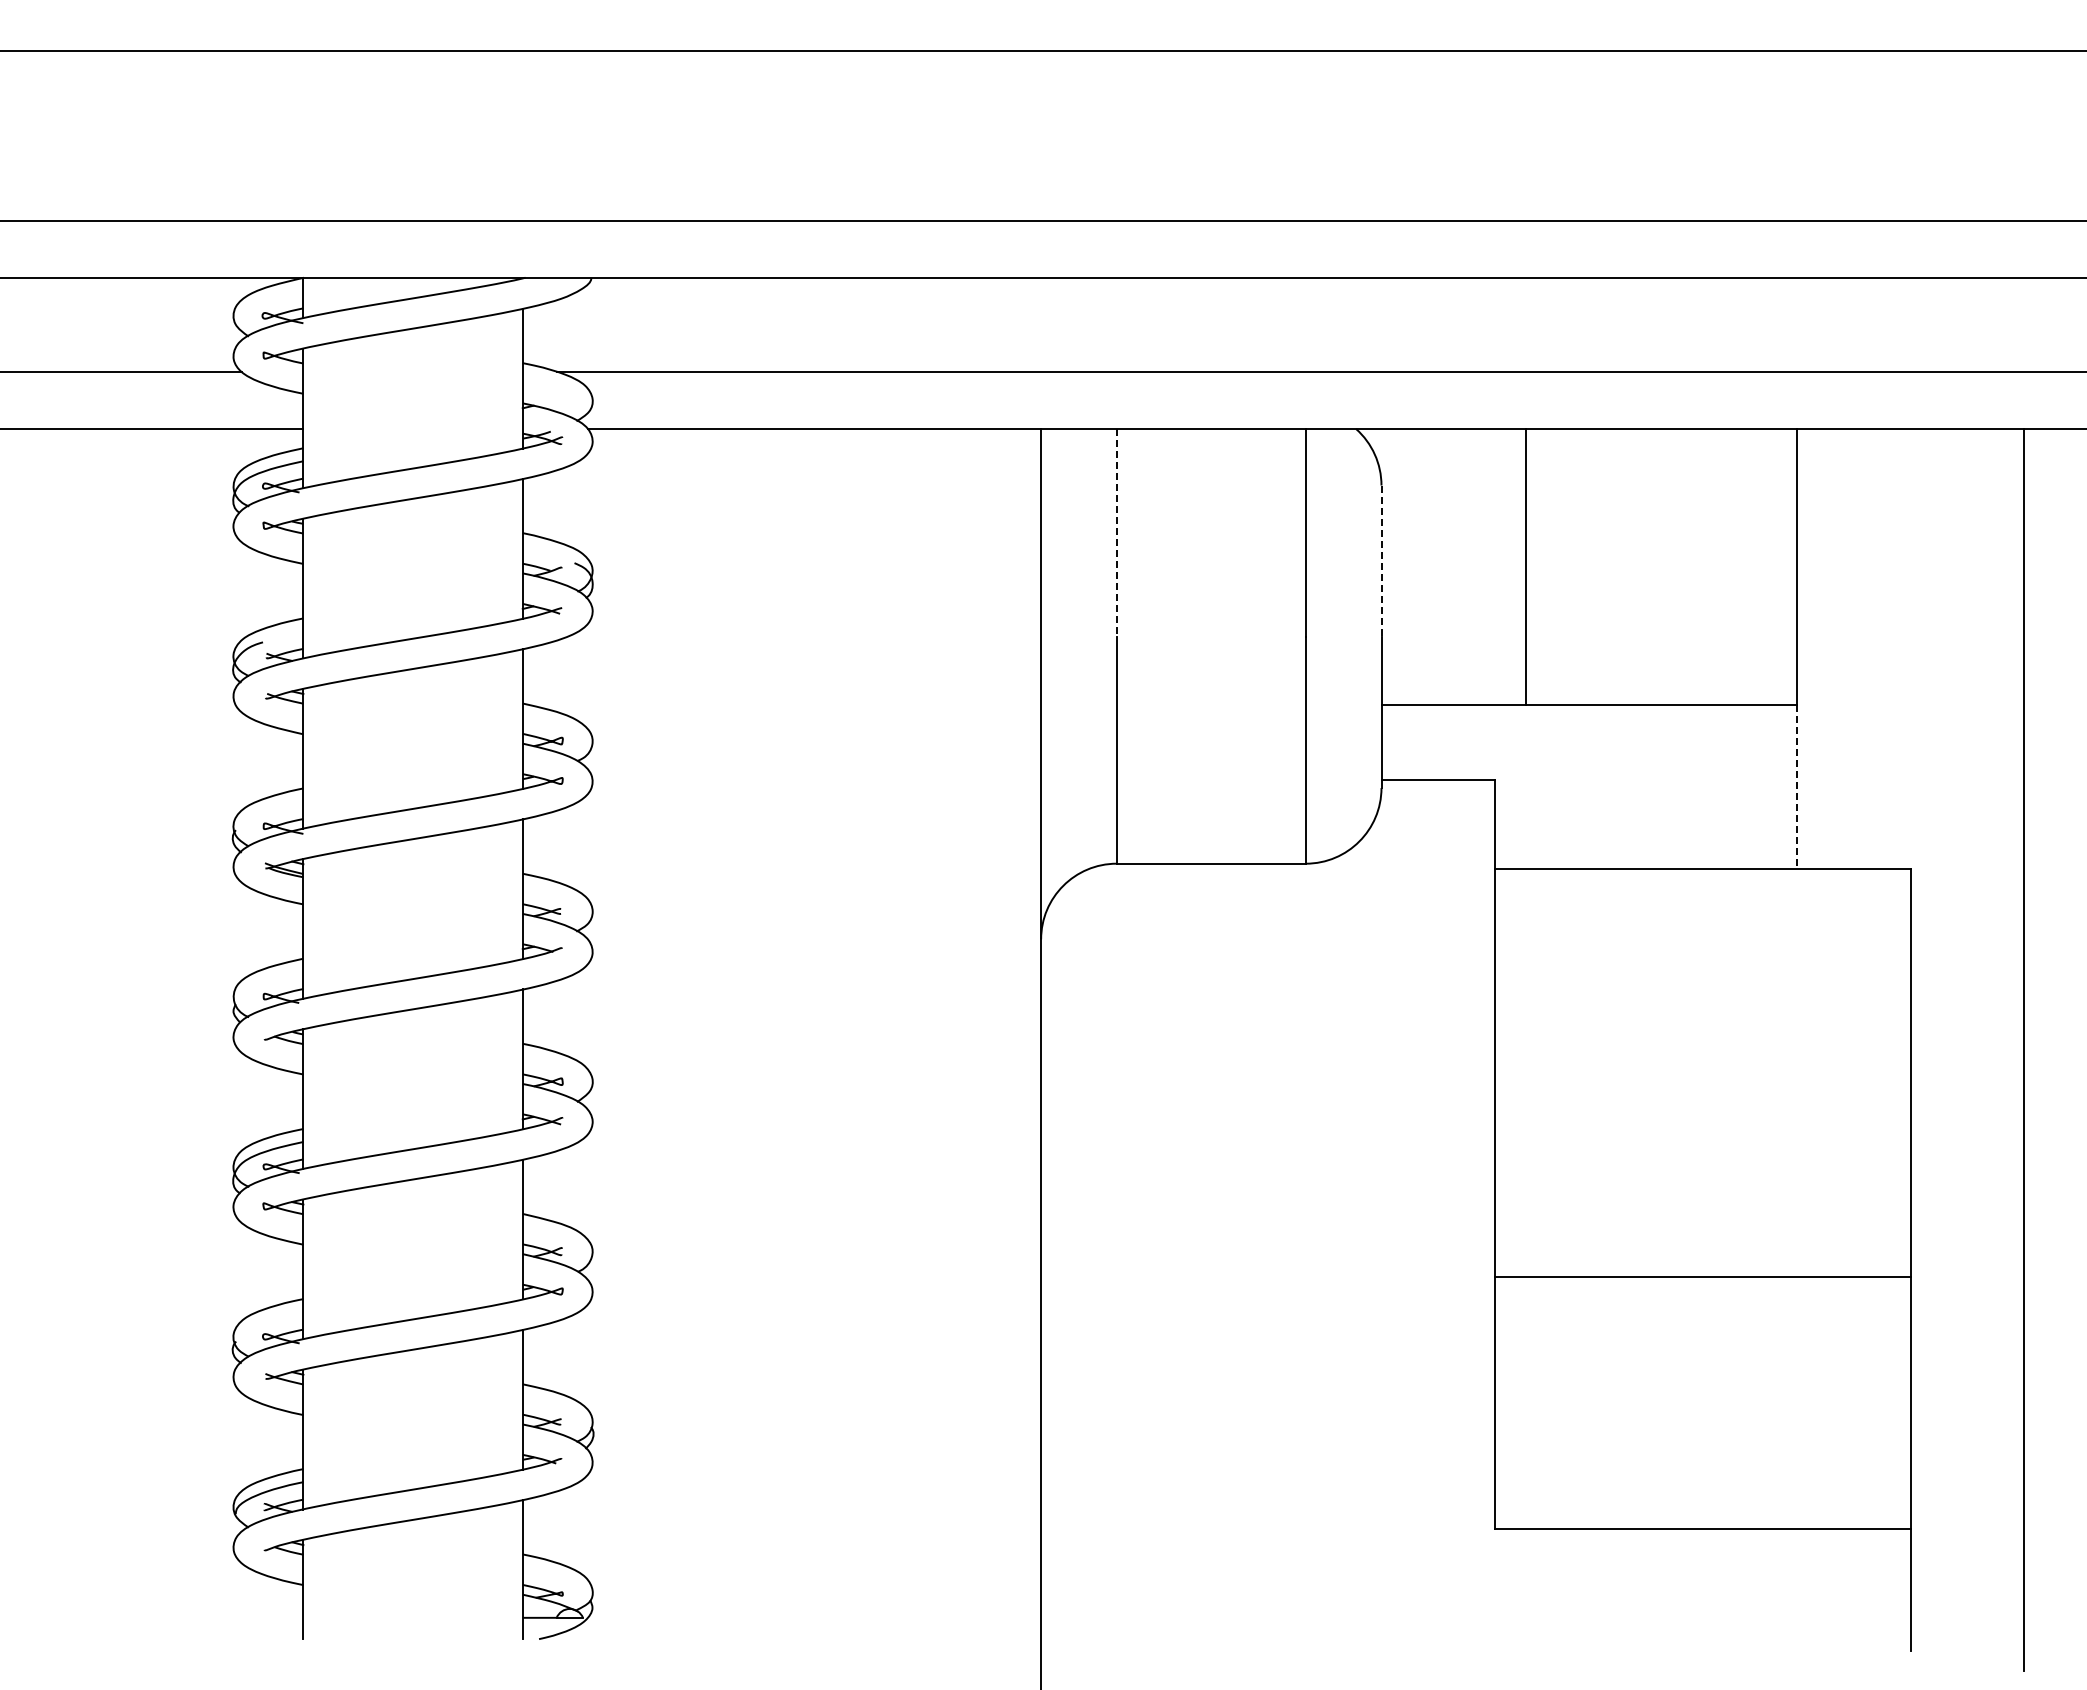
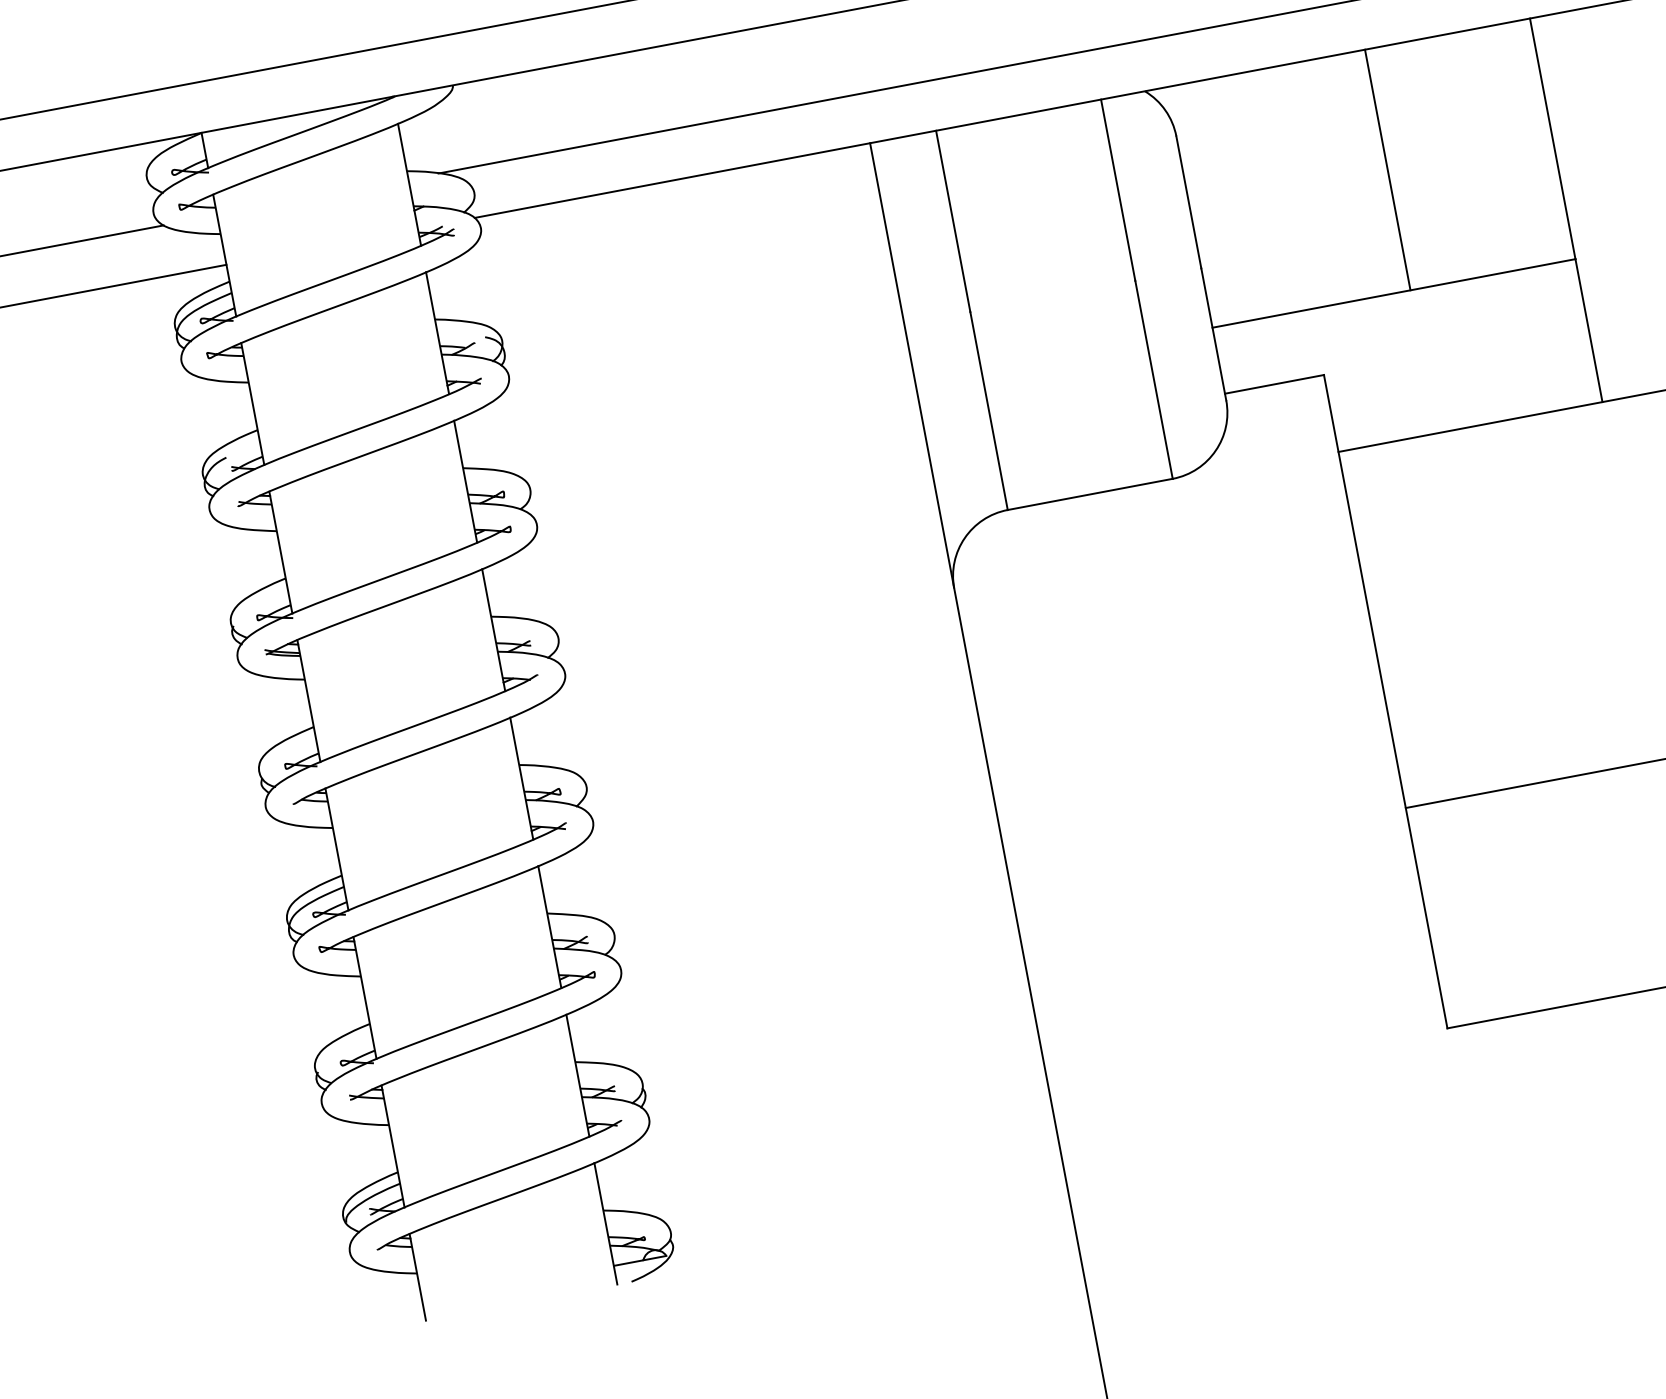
line: (1116, 532) -> (952, 221), dashed -> solid
line: (1381, 561) -> (1188, 202), dashed -> solid
line: (1526, 566) -> (1387, 169), moved
line: (1797, 786) -> (1588, 330), dashed -> solid

